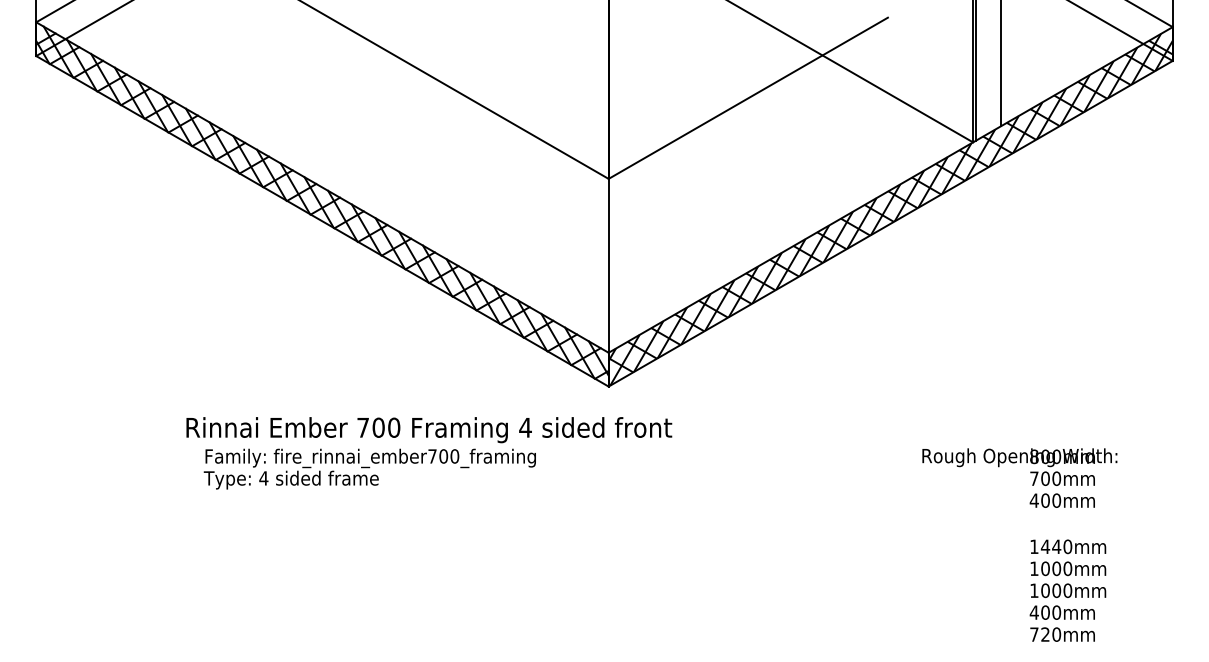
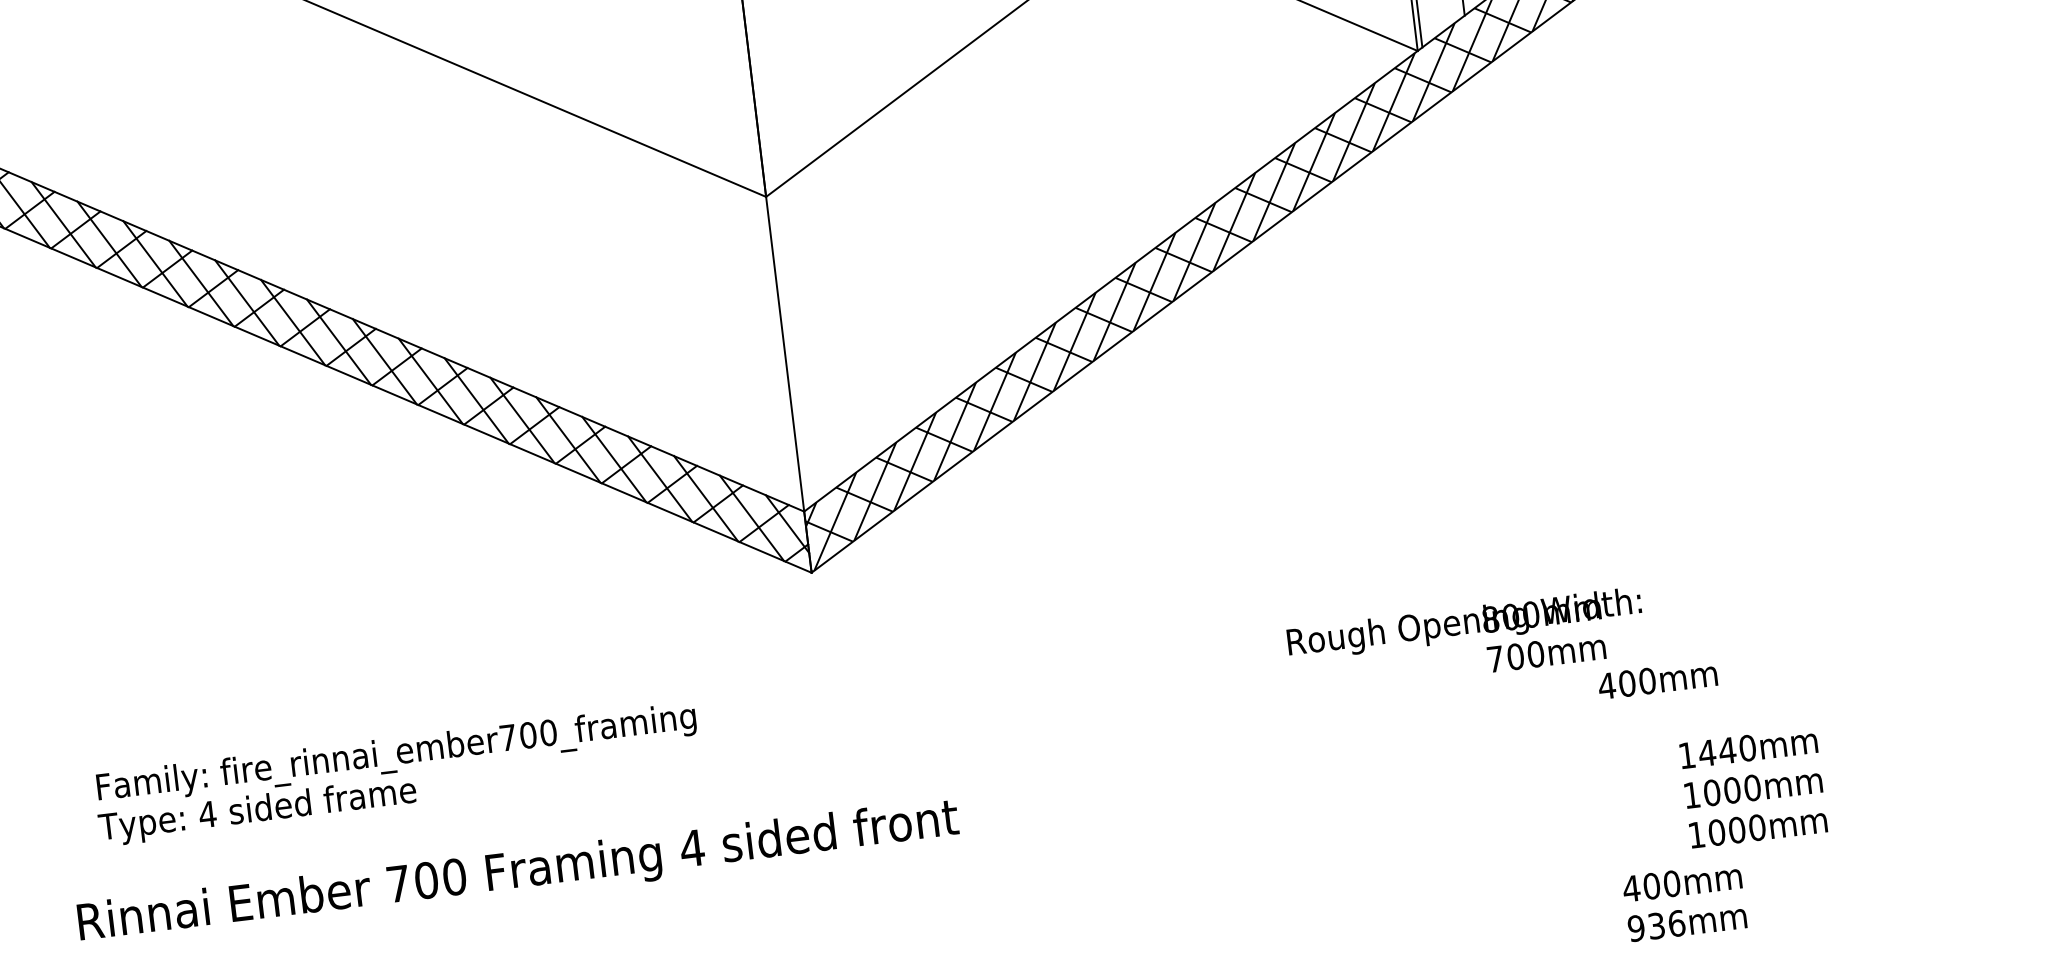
text: (429, 430) -> (519, 874), moved
text: (1019, 466) -> (1465, 640), moved
text: (1068, 568) -> (1753, 787), moved
text: (1045, 634) -> (1656, 925), 720mm -> 936mm

